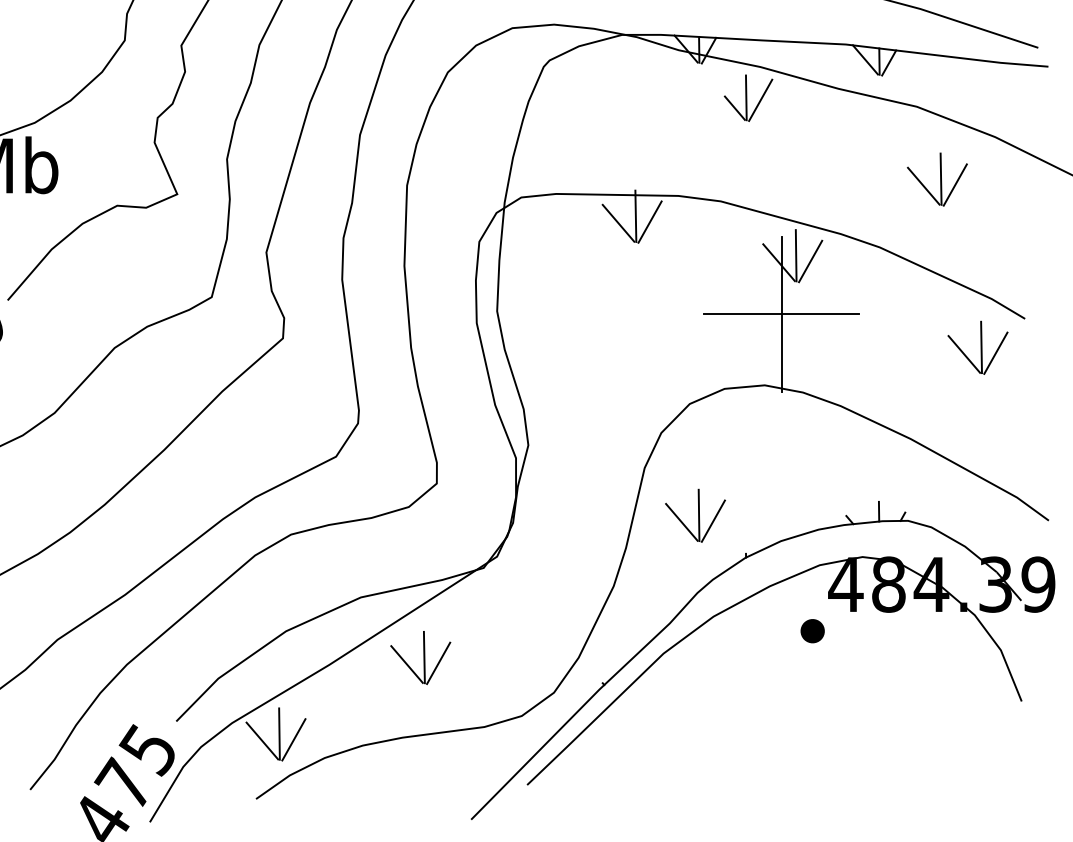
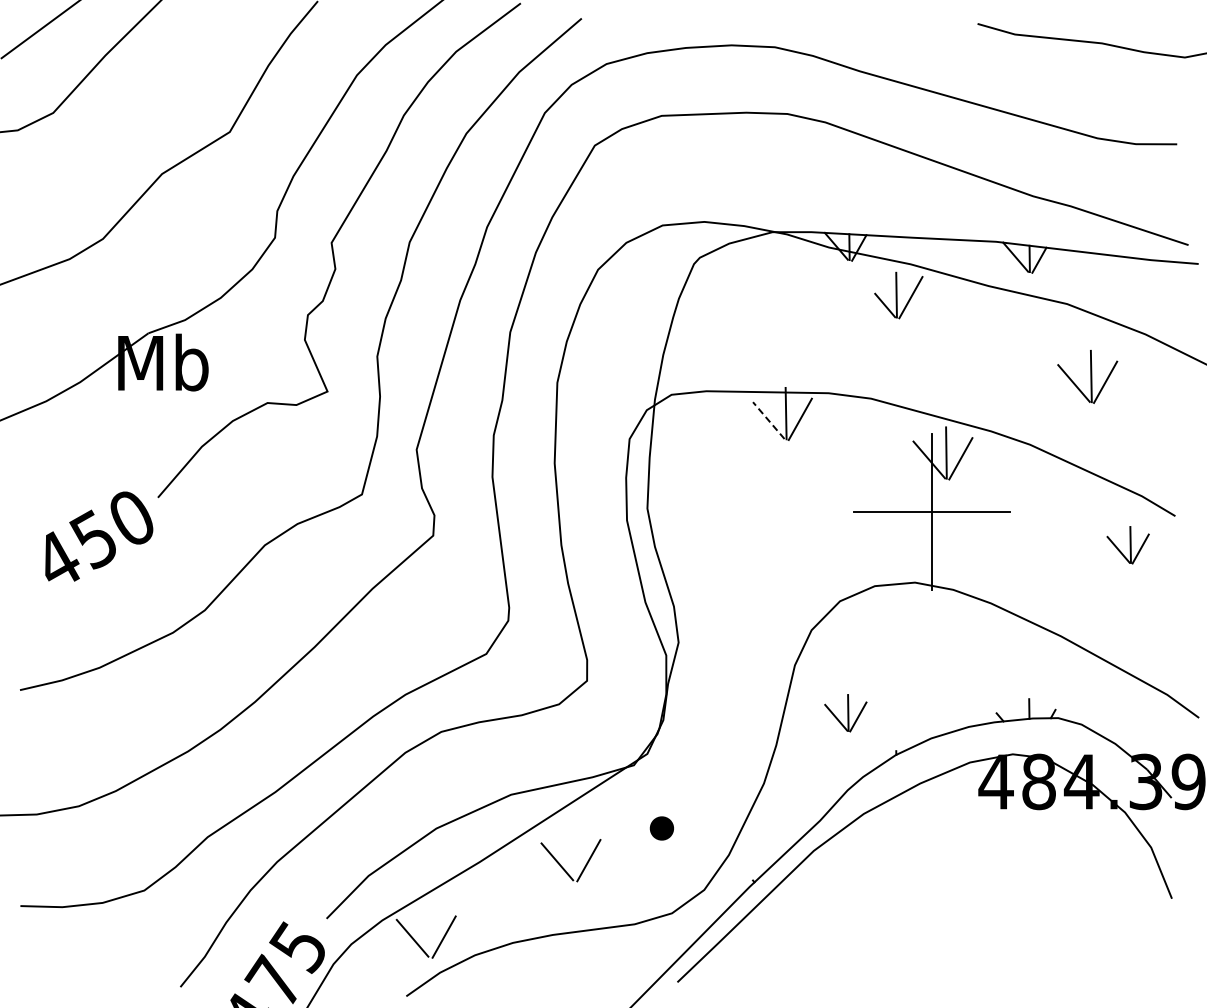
line: (618, 223) -> (768, 420), solid -> dashed
part: (977, 348) -> (1127, 545), size x0.7
part: (695, 516) -> (845, 713), size x0.7
part: (812, 631) -> (661, 828), moved
line: (424, 657) -> (574, 854), removed
line: (279, 734) -> (429, 931), removed

